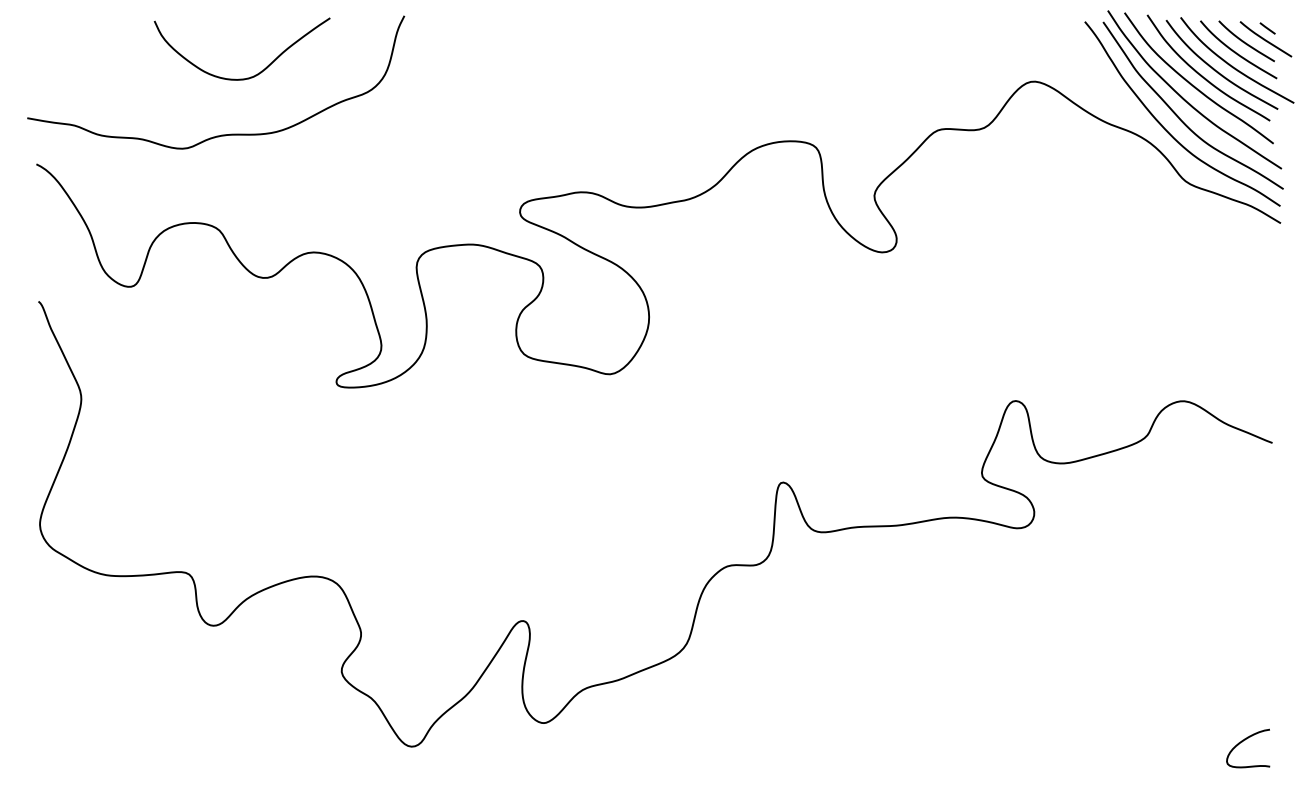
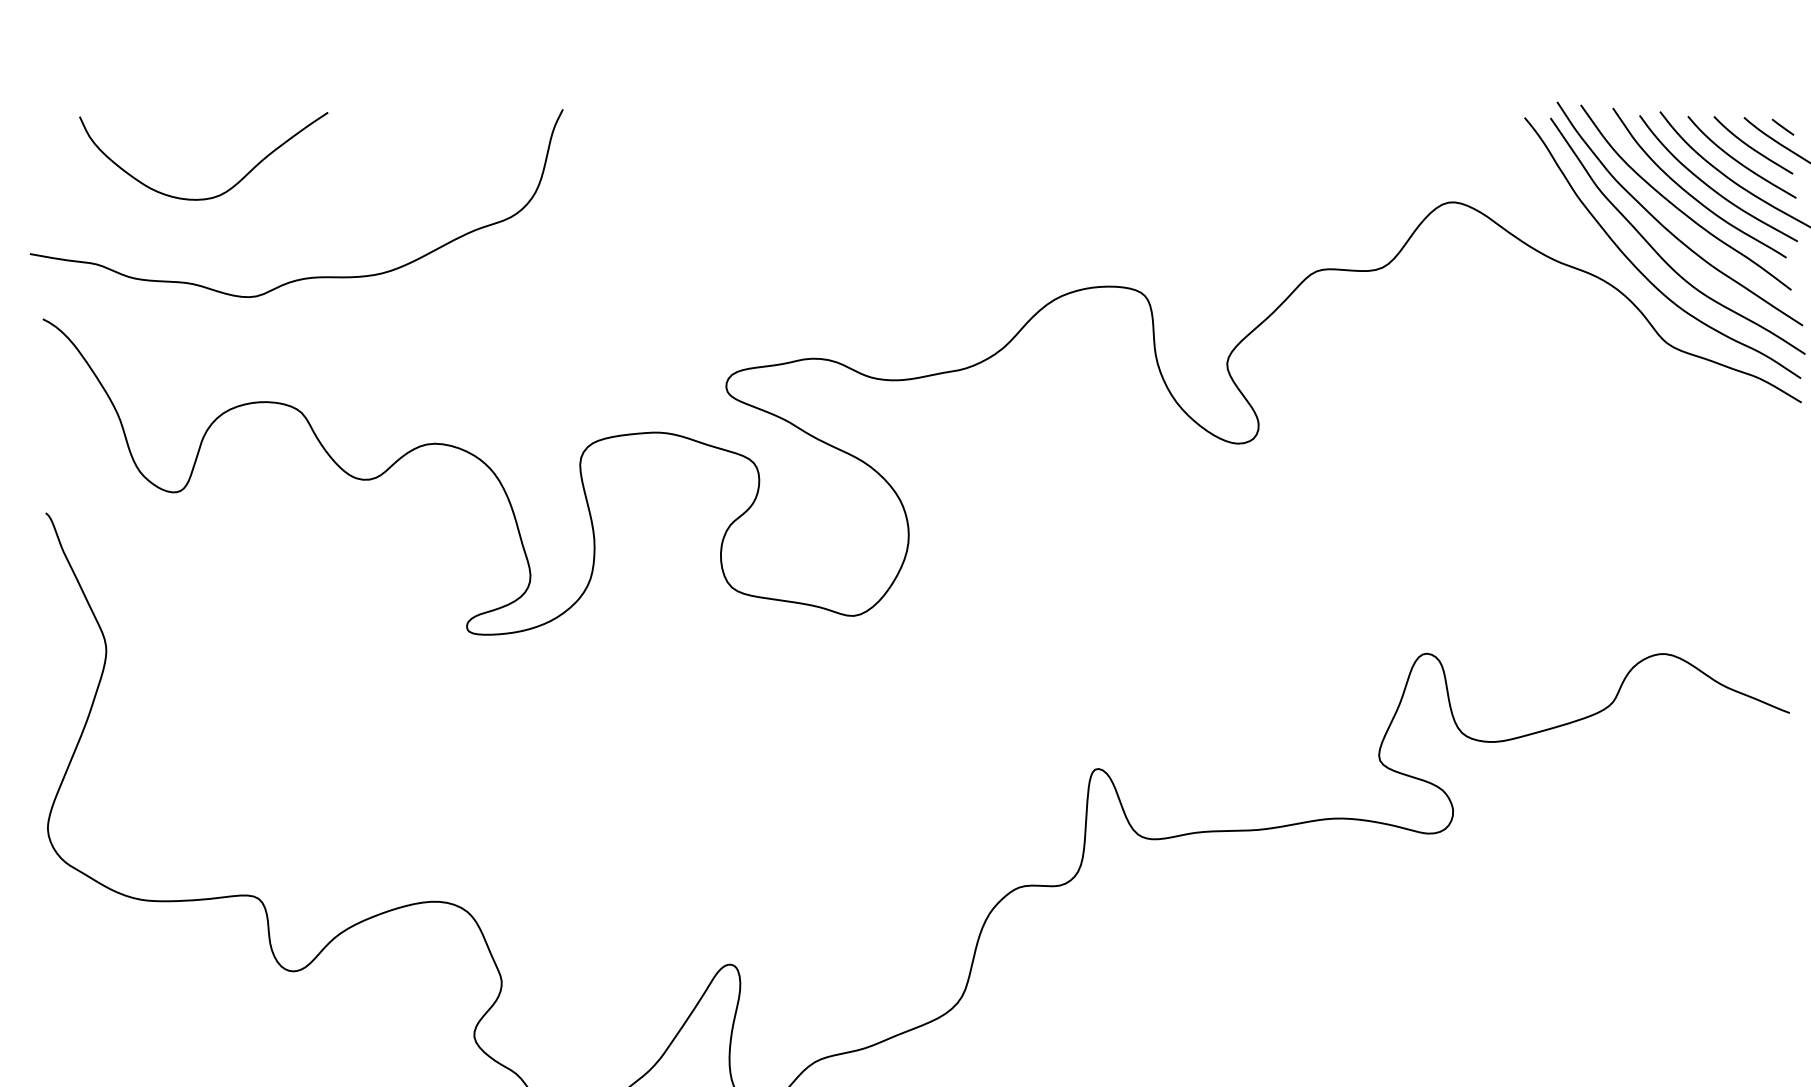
curve: (250, 76) -> (215, 195), moved

